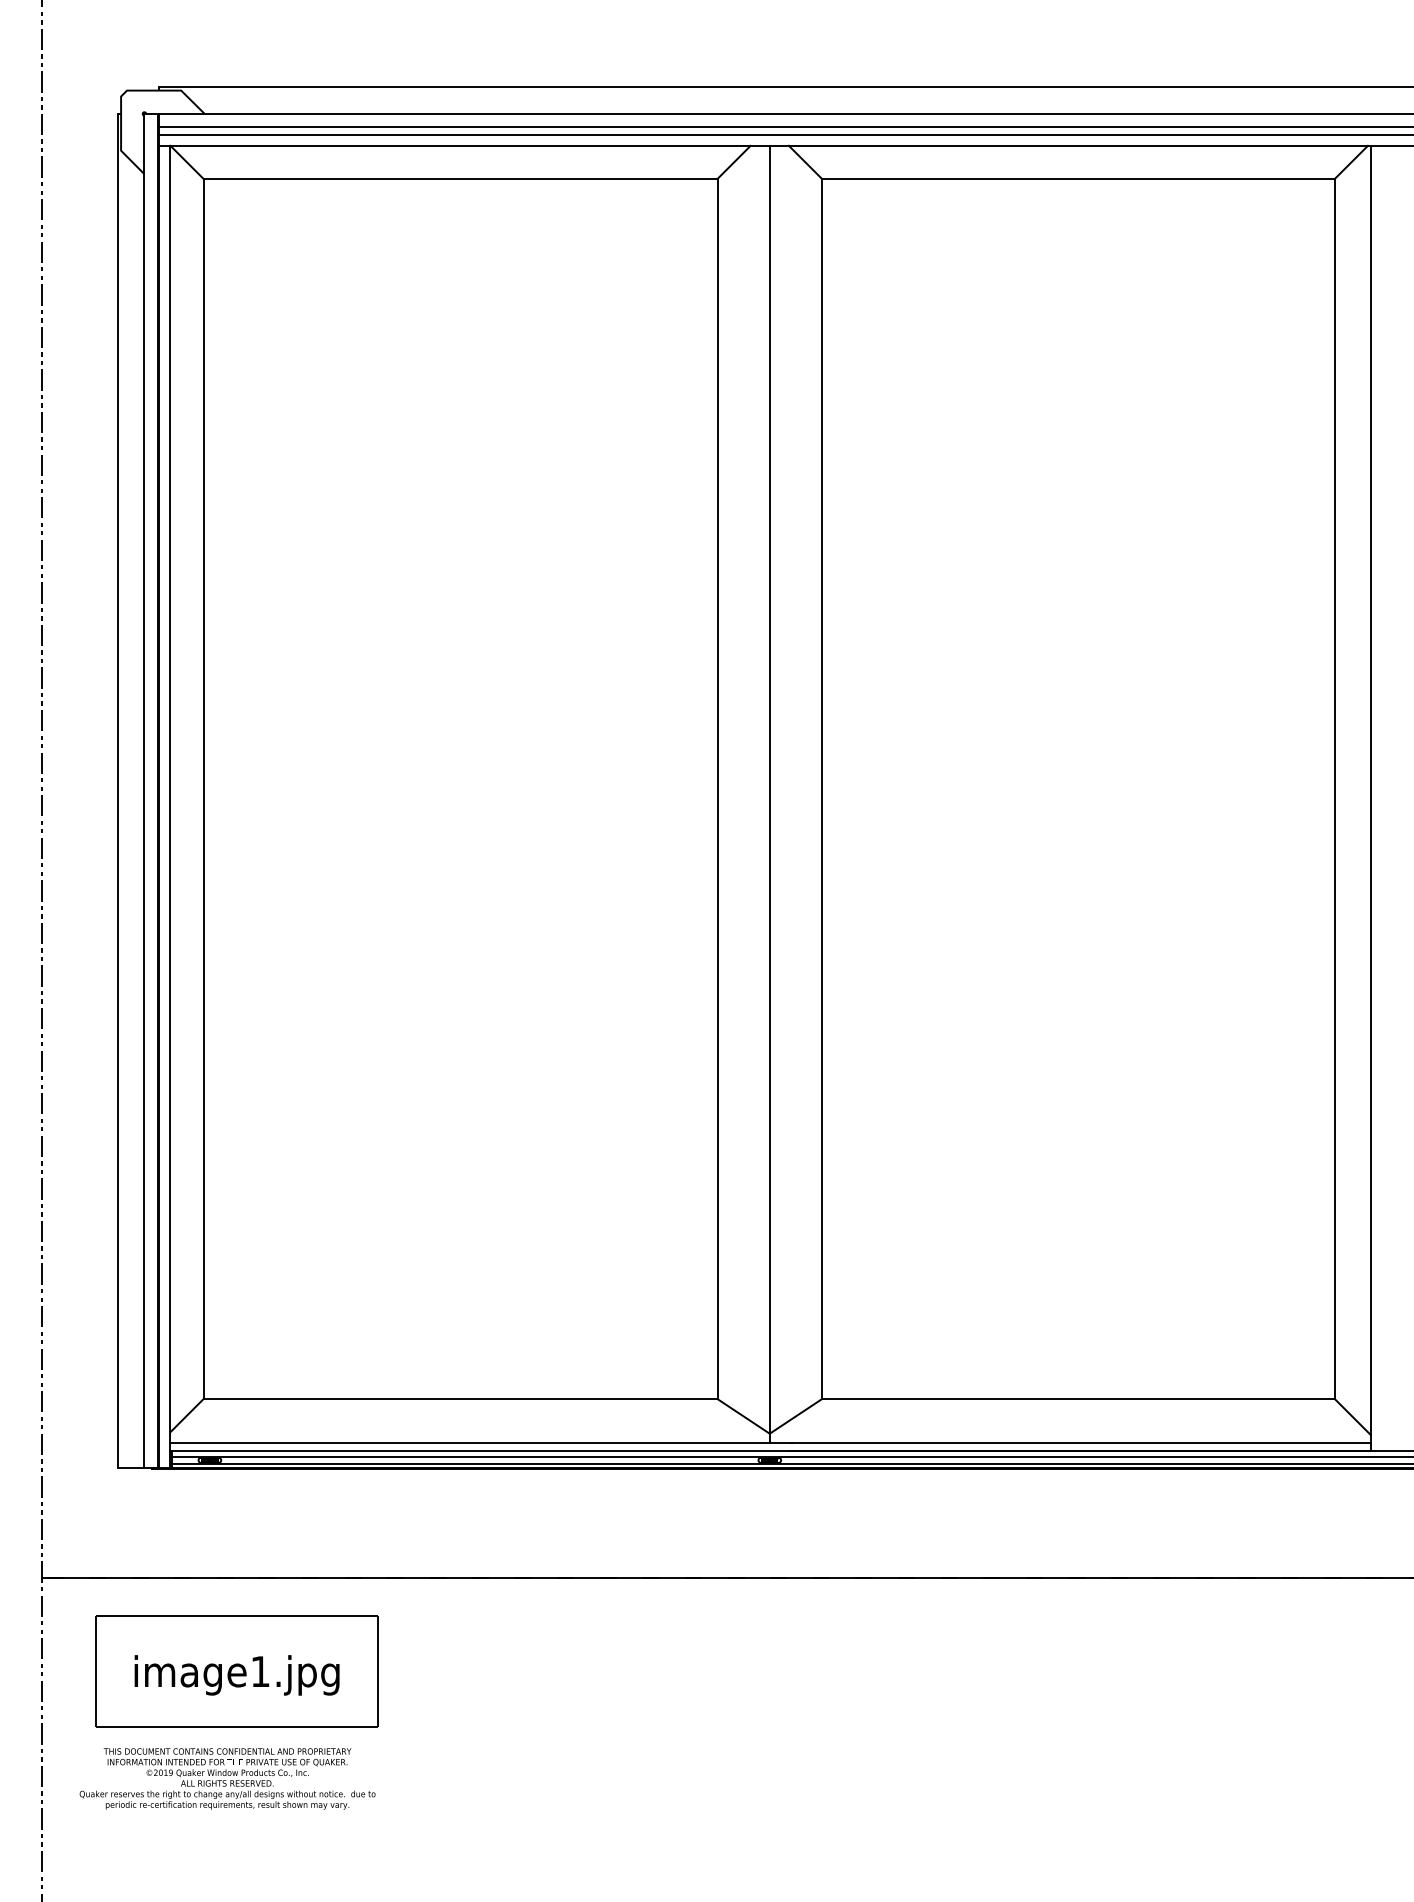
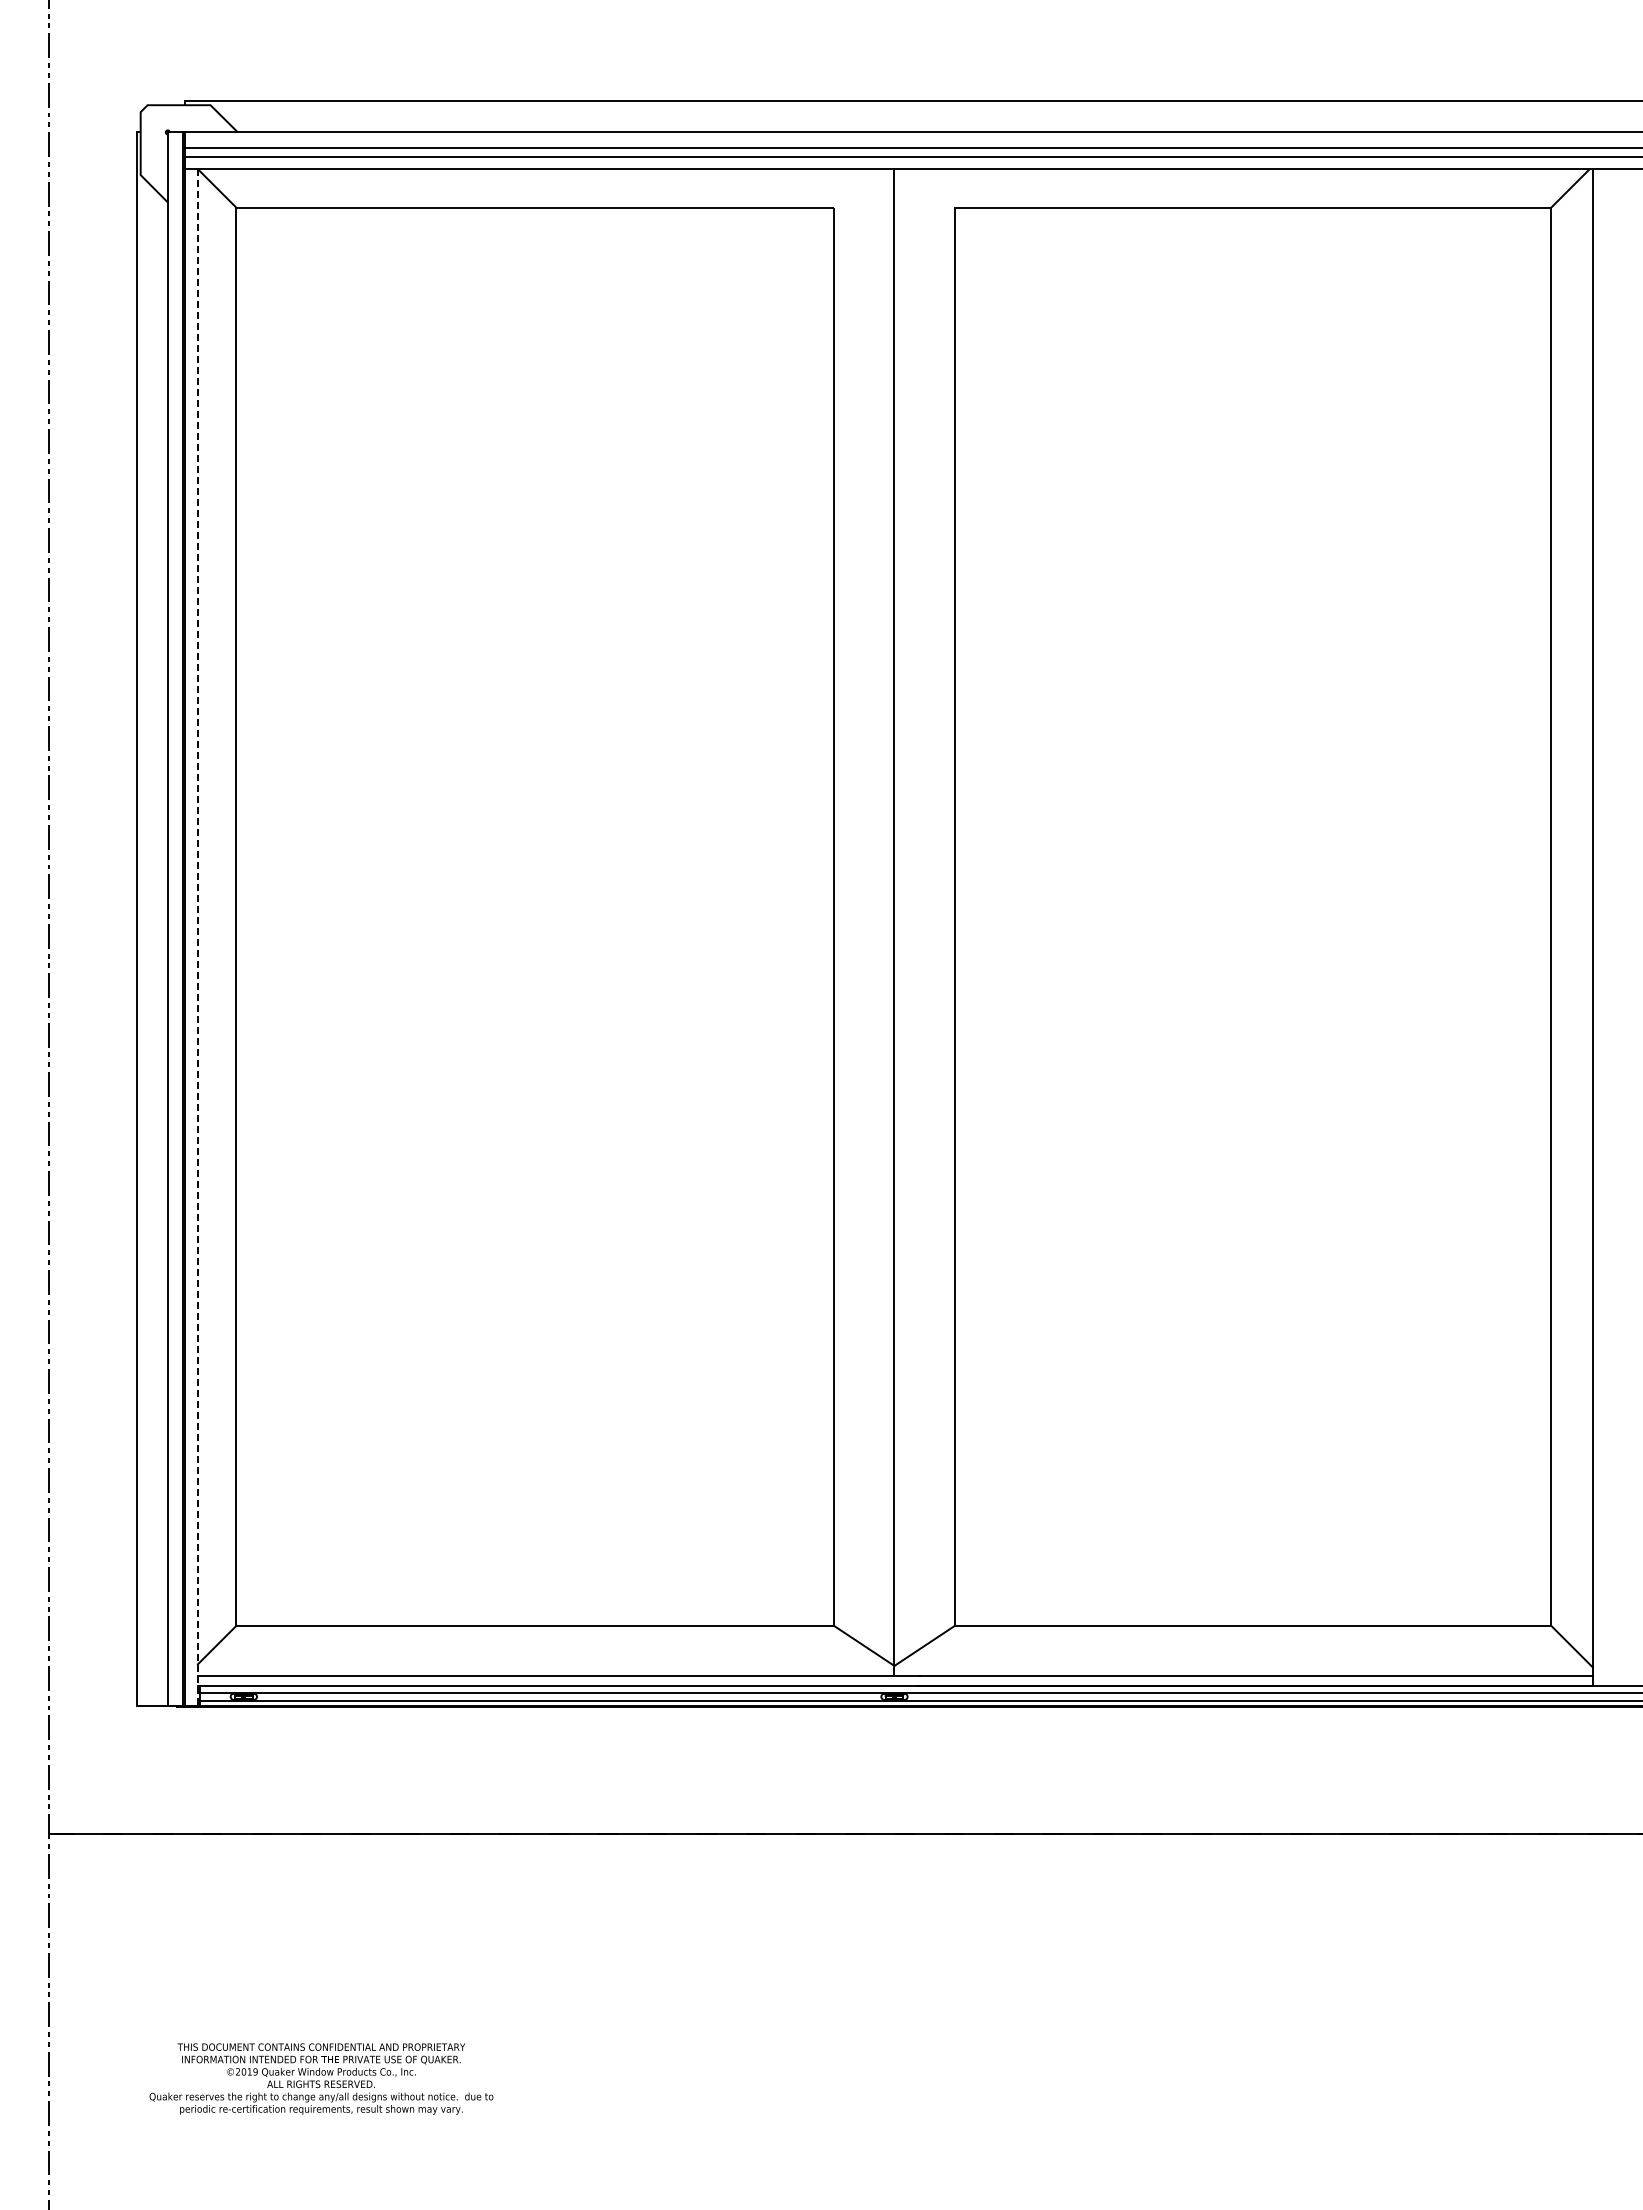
line: (733, 162) -> (852, 188), removed
line: (805, 162) -> (935, 188), removed
line: (169, 806) -> (197, 937), solid -> dashed
part: (237, 1671) -> (275, 1942), removed
text: (227, 1778) -> (321, 2078), moved

